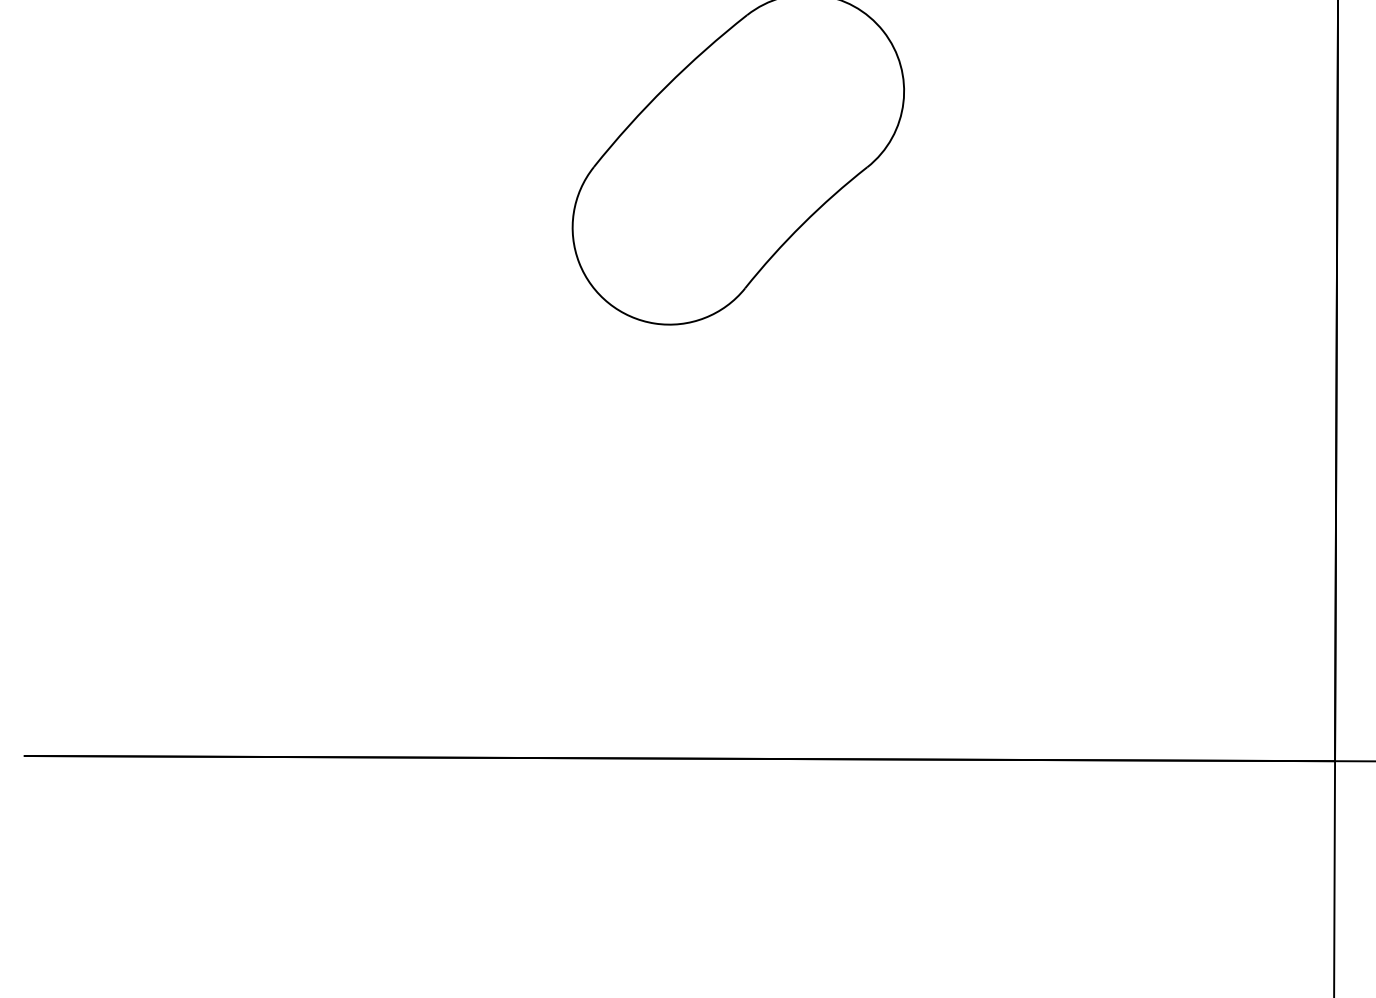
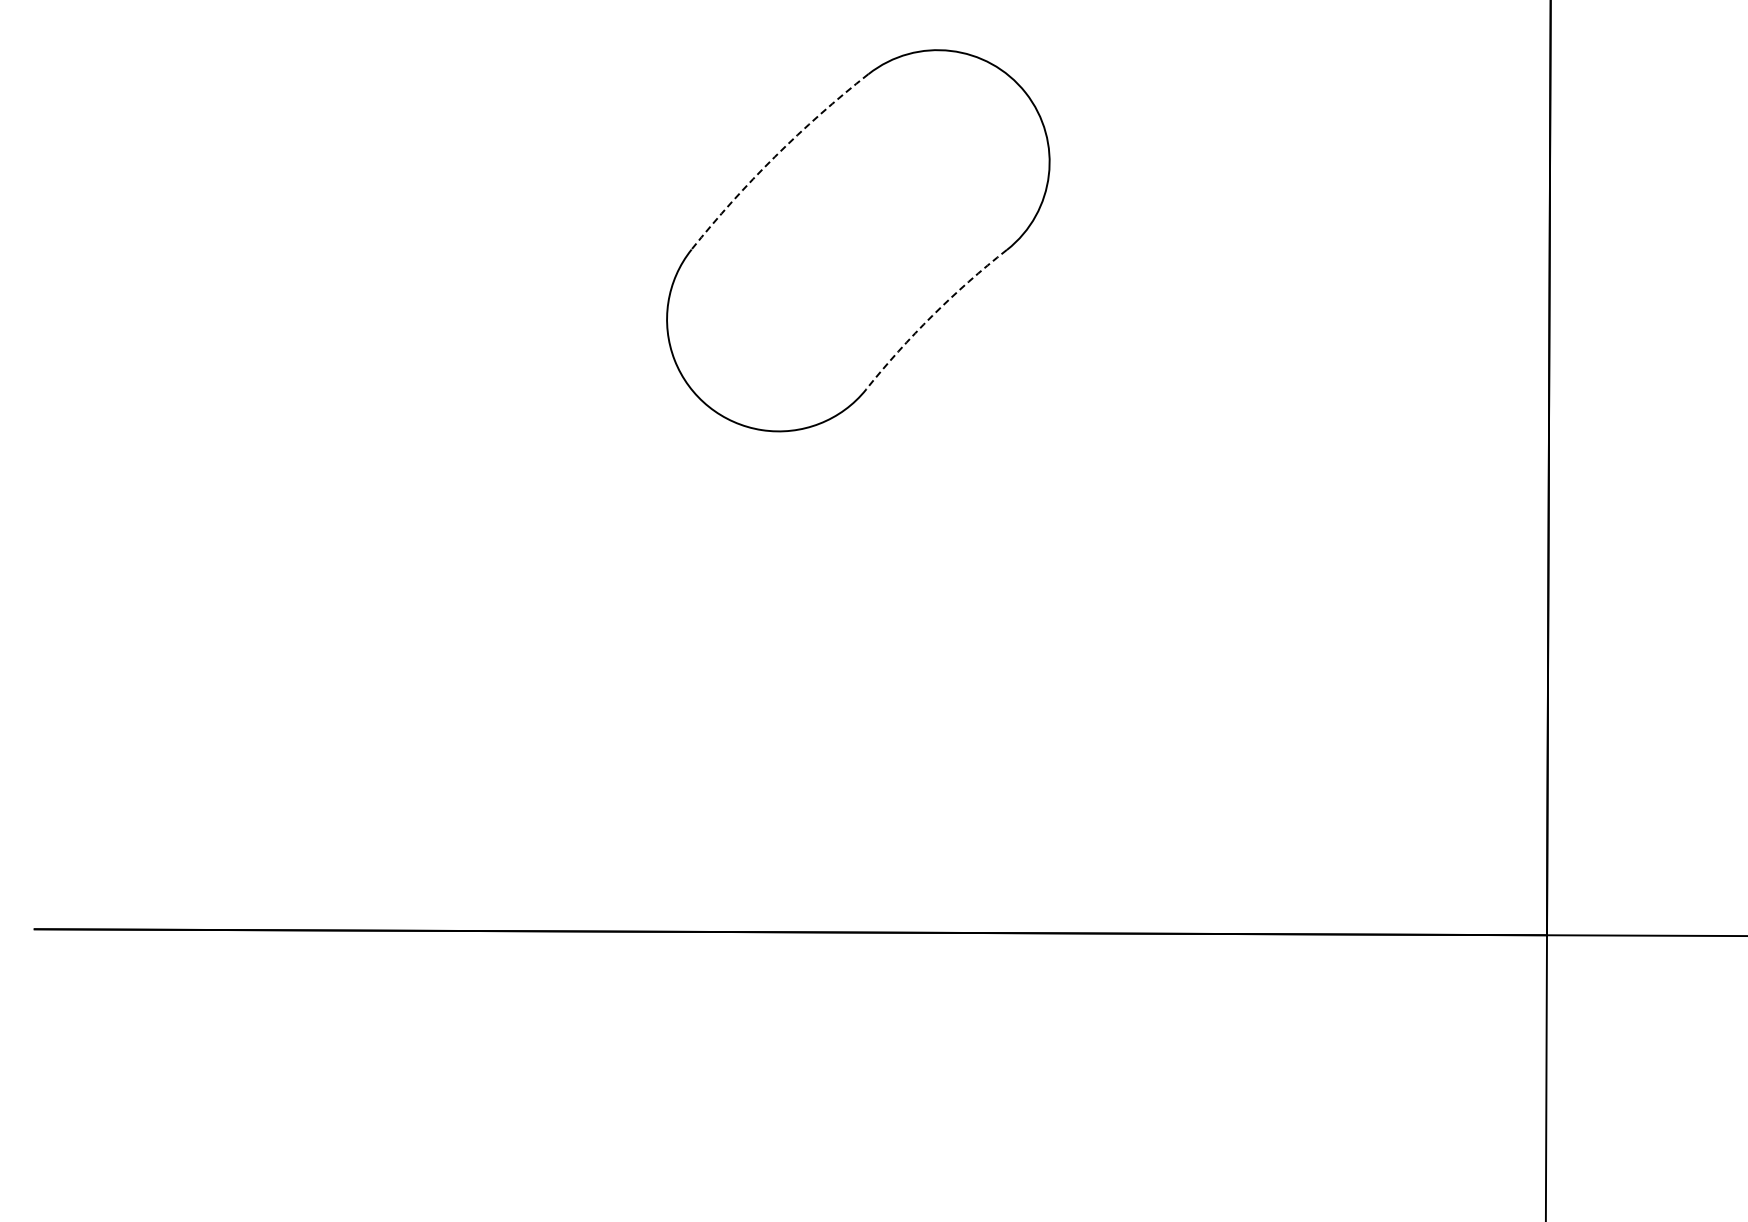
arc: (666, 86) -> (775, 156), solid -> dashed
arc: (802, 224) -> (932, 315), solid -> dashed

